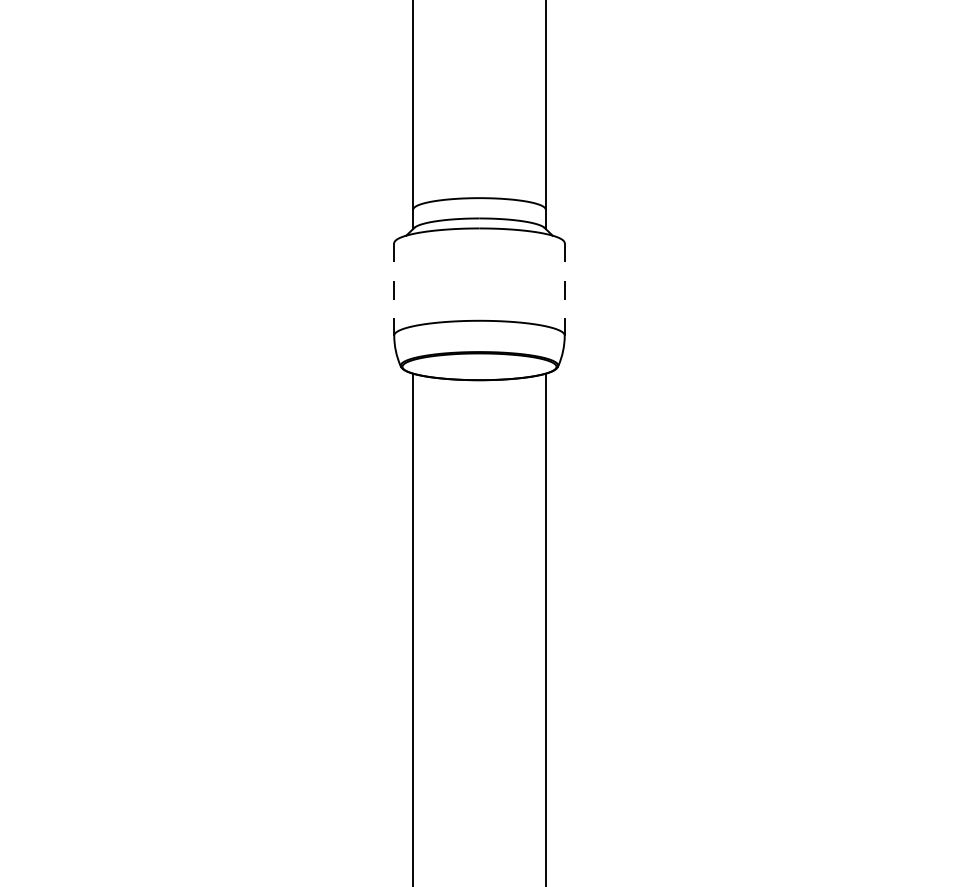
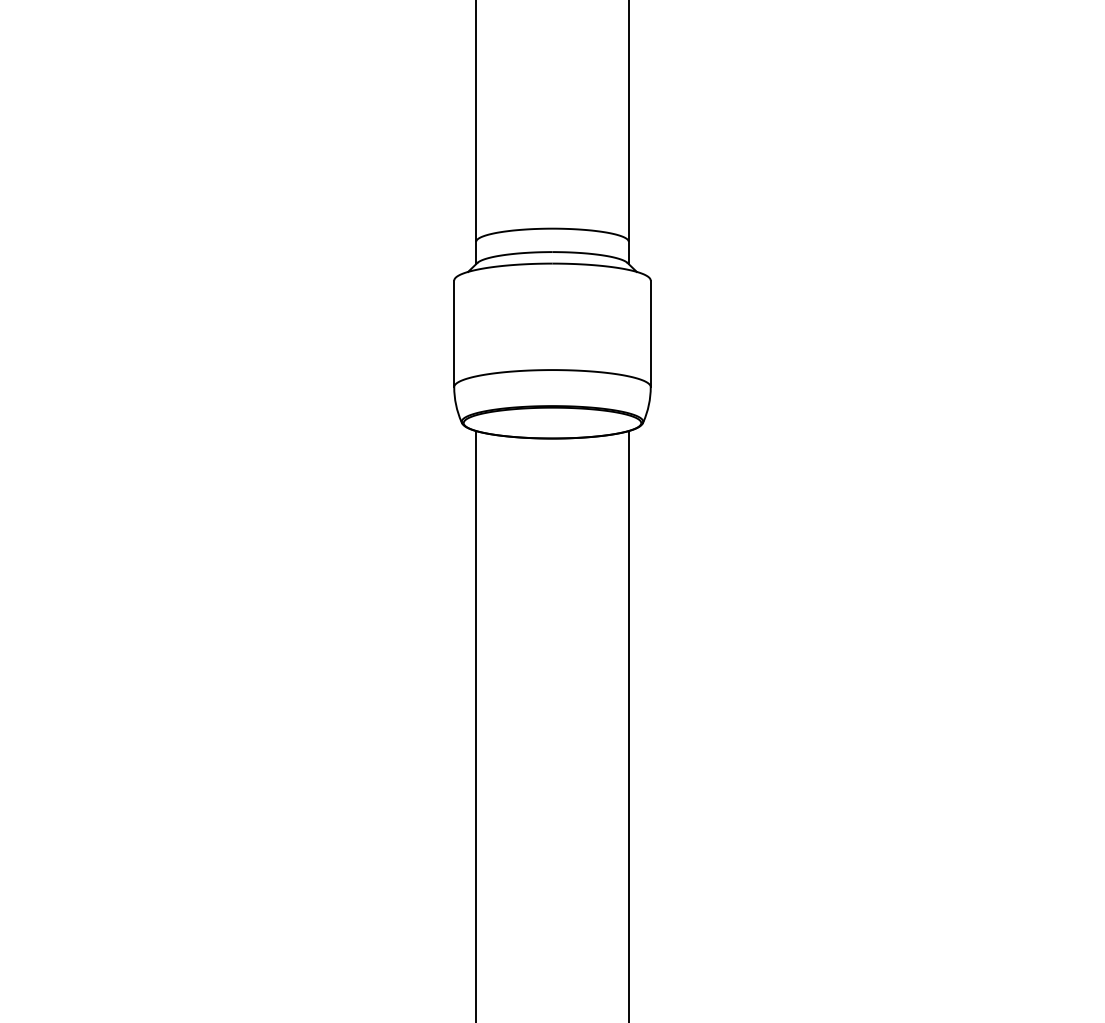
line: (394, 289) -> (454, 334), dashed -> solid
line: (564, 289) -> (650, 334), dashed -> solid

